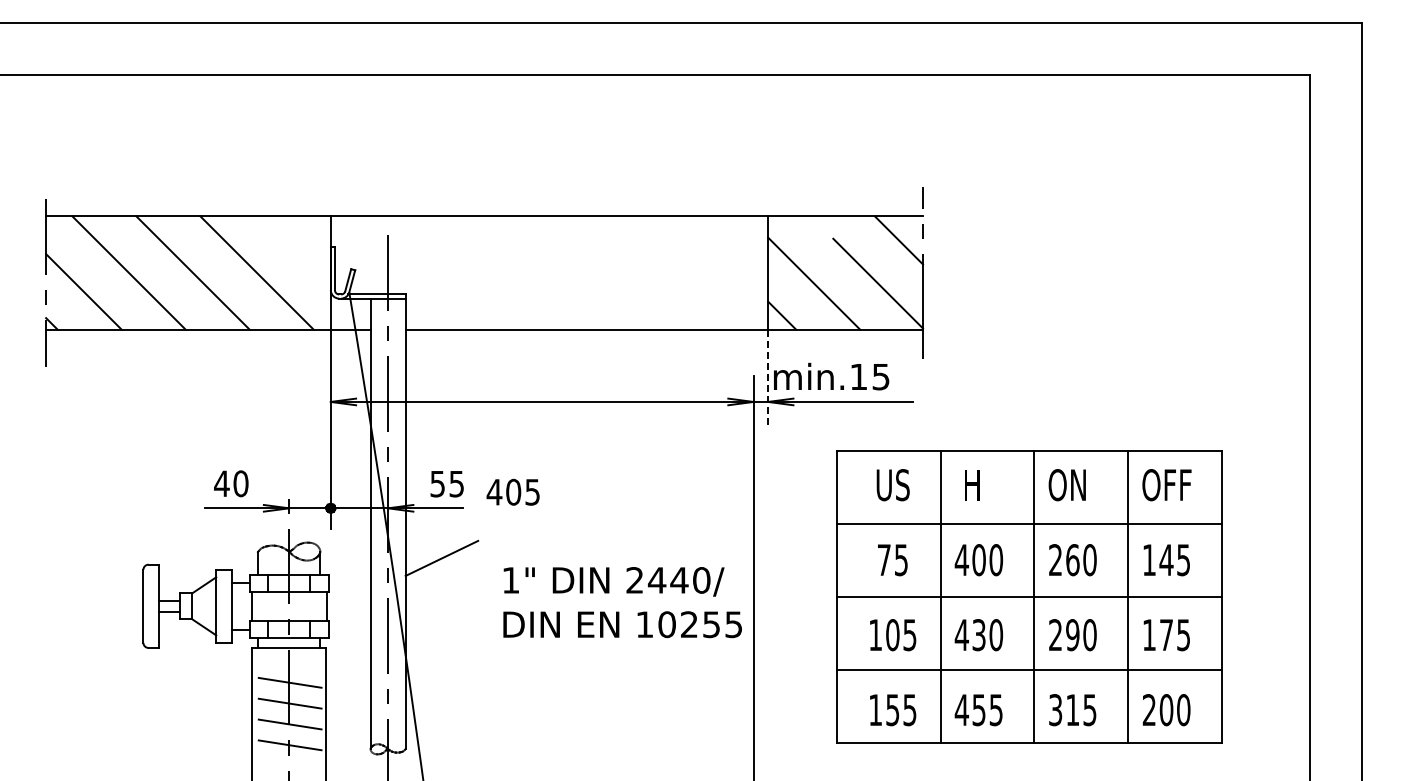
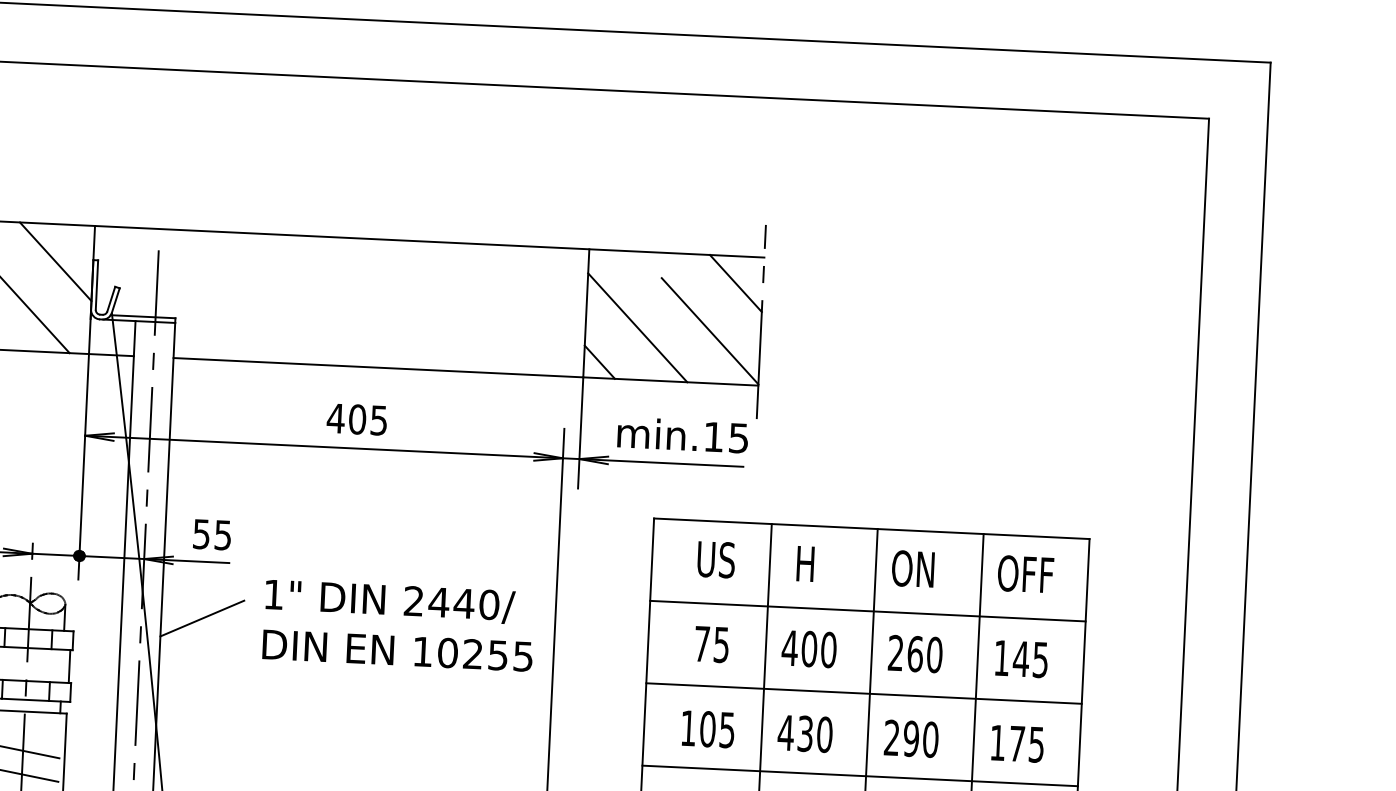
line: (297, 249) -> (55, 261), added
text: (831, 376) -> (682, 435), moved
line: (768, 379) -> (581, 433), dashed -> solid
text: (512, 491) -> (356, 418), moved
text: (622, 602) -> (398, 625), moved

